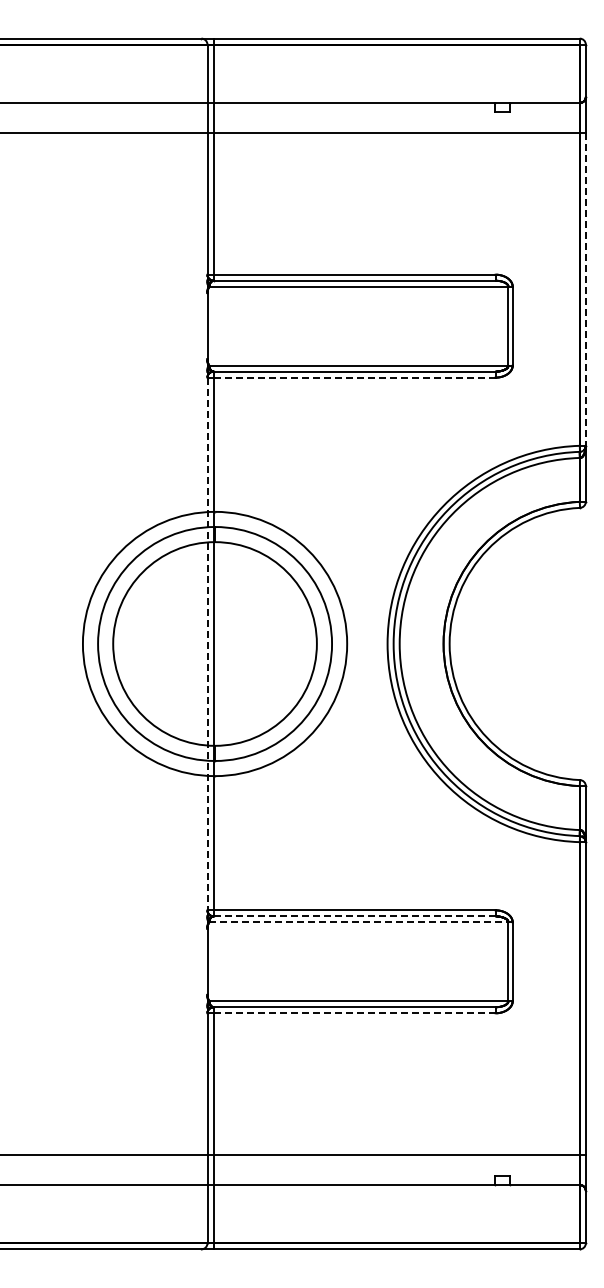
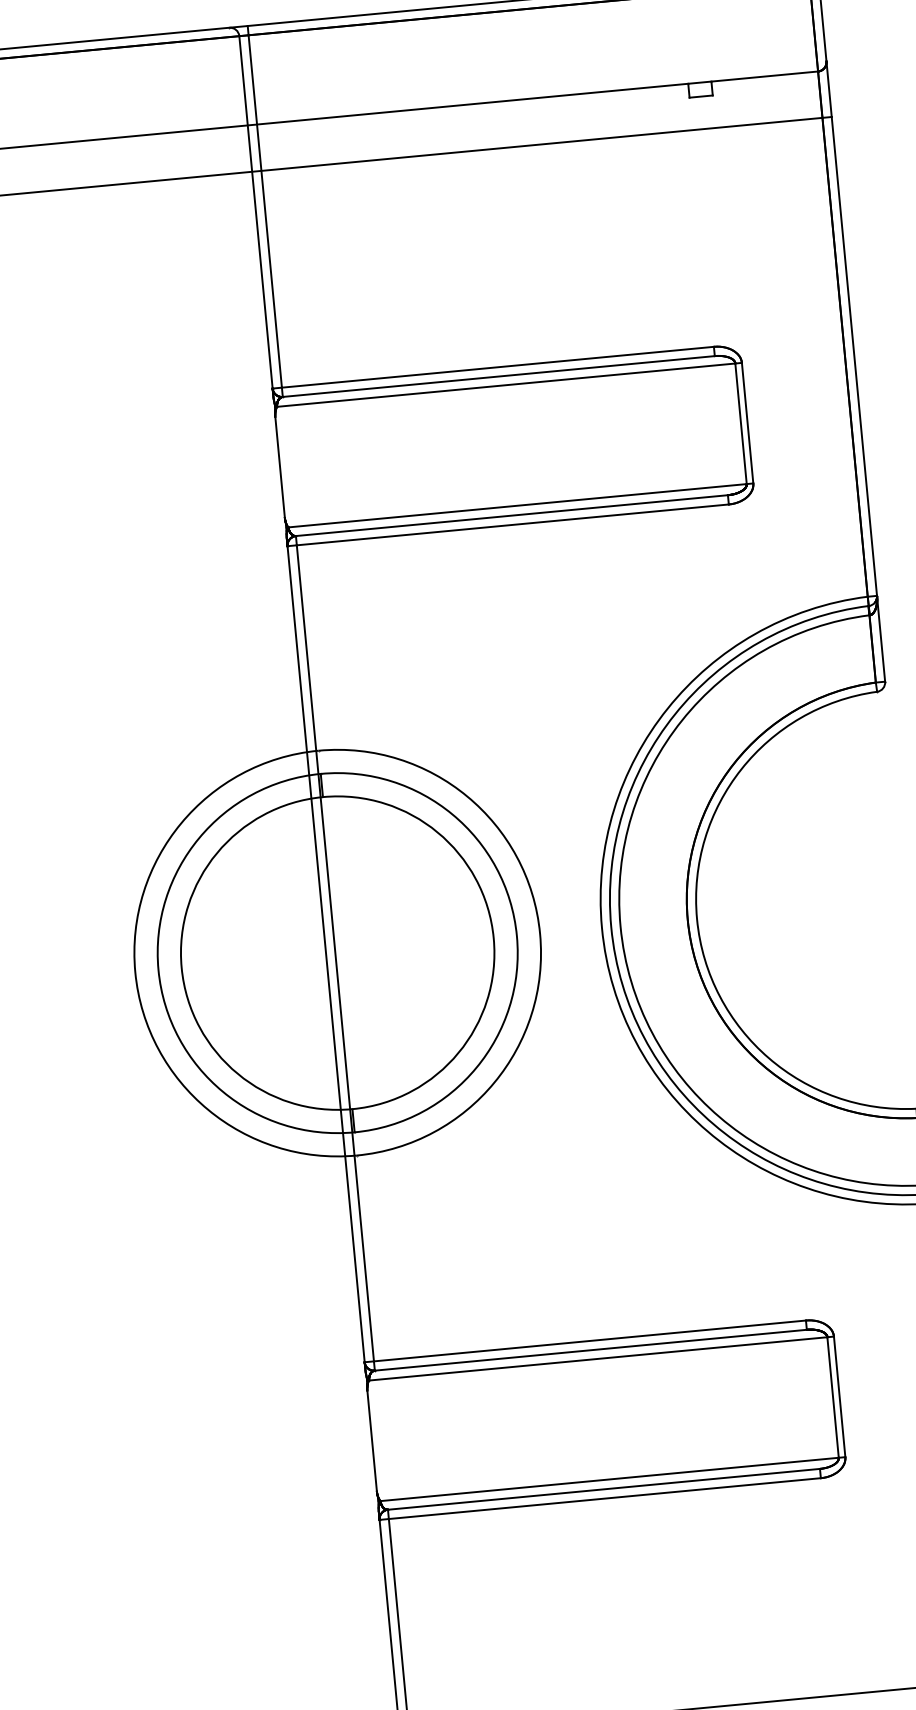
line: (585, 290) -> (853, 357), dashed -> solid
line: (355, 377) -> (514, 524), dashed -> solid
line: (207, 644) -> (326, 954), dashed -> solid
line: (355, 916) -> (592, 1350), dashed -> solid
line: (358, 922) -> (597, 1358), dashed -> solid
line: (355, 1013) -> (606, 1498), dashed -> solid

